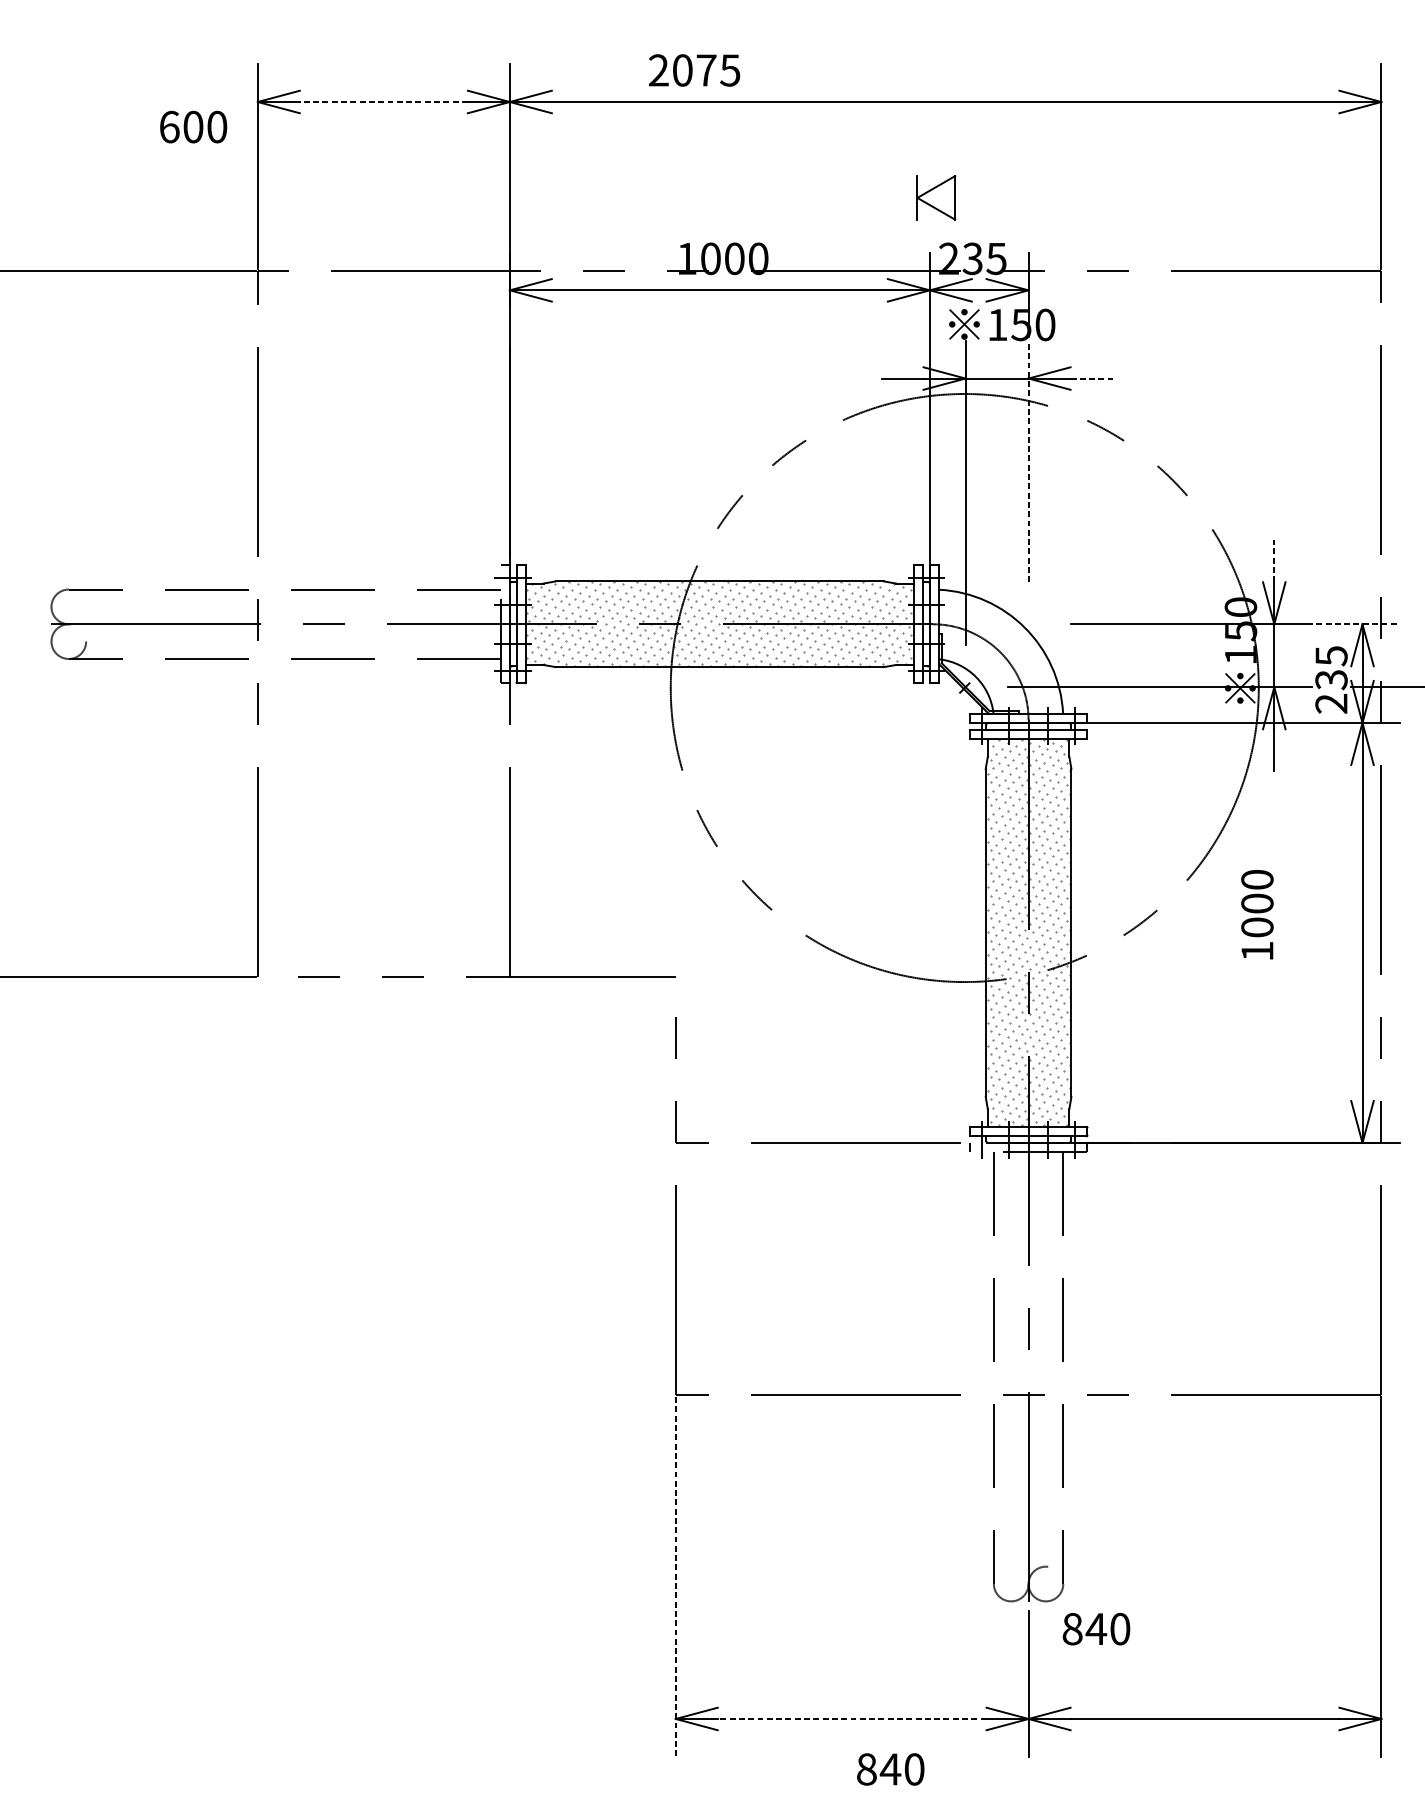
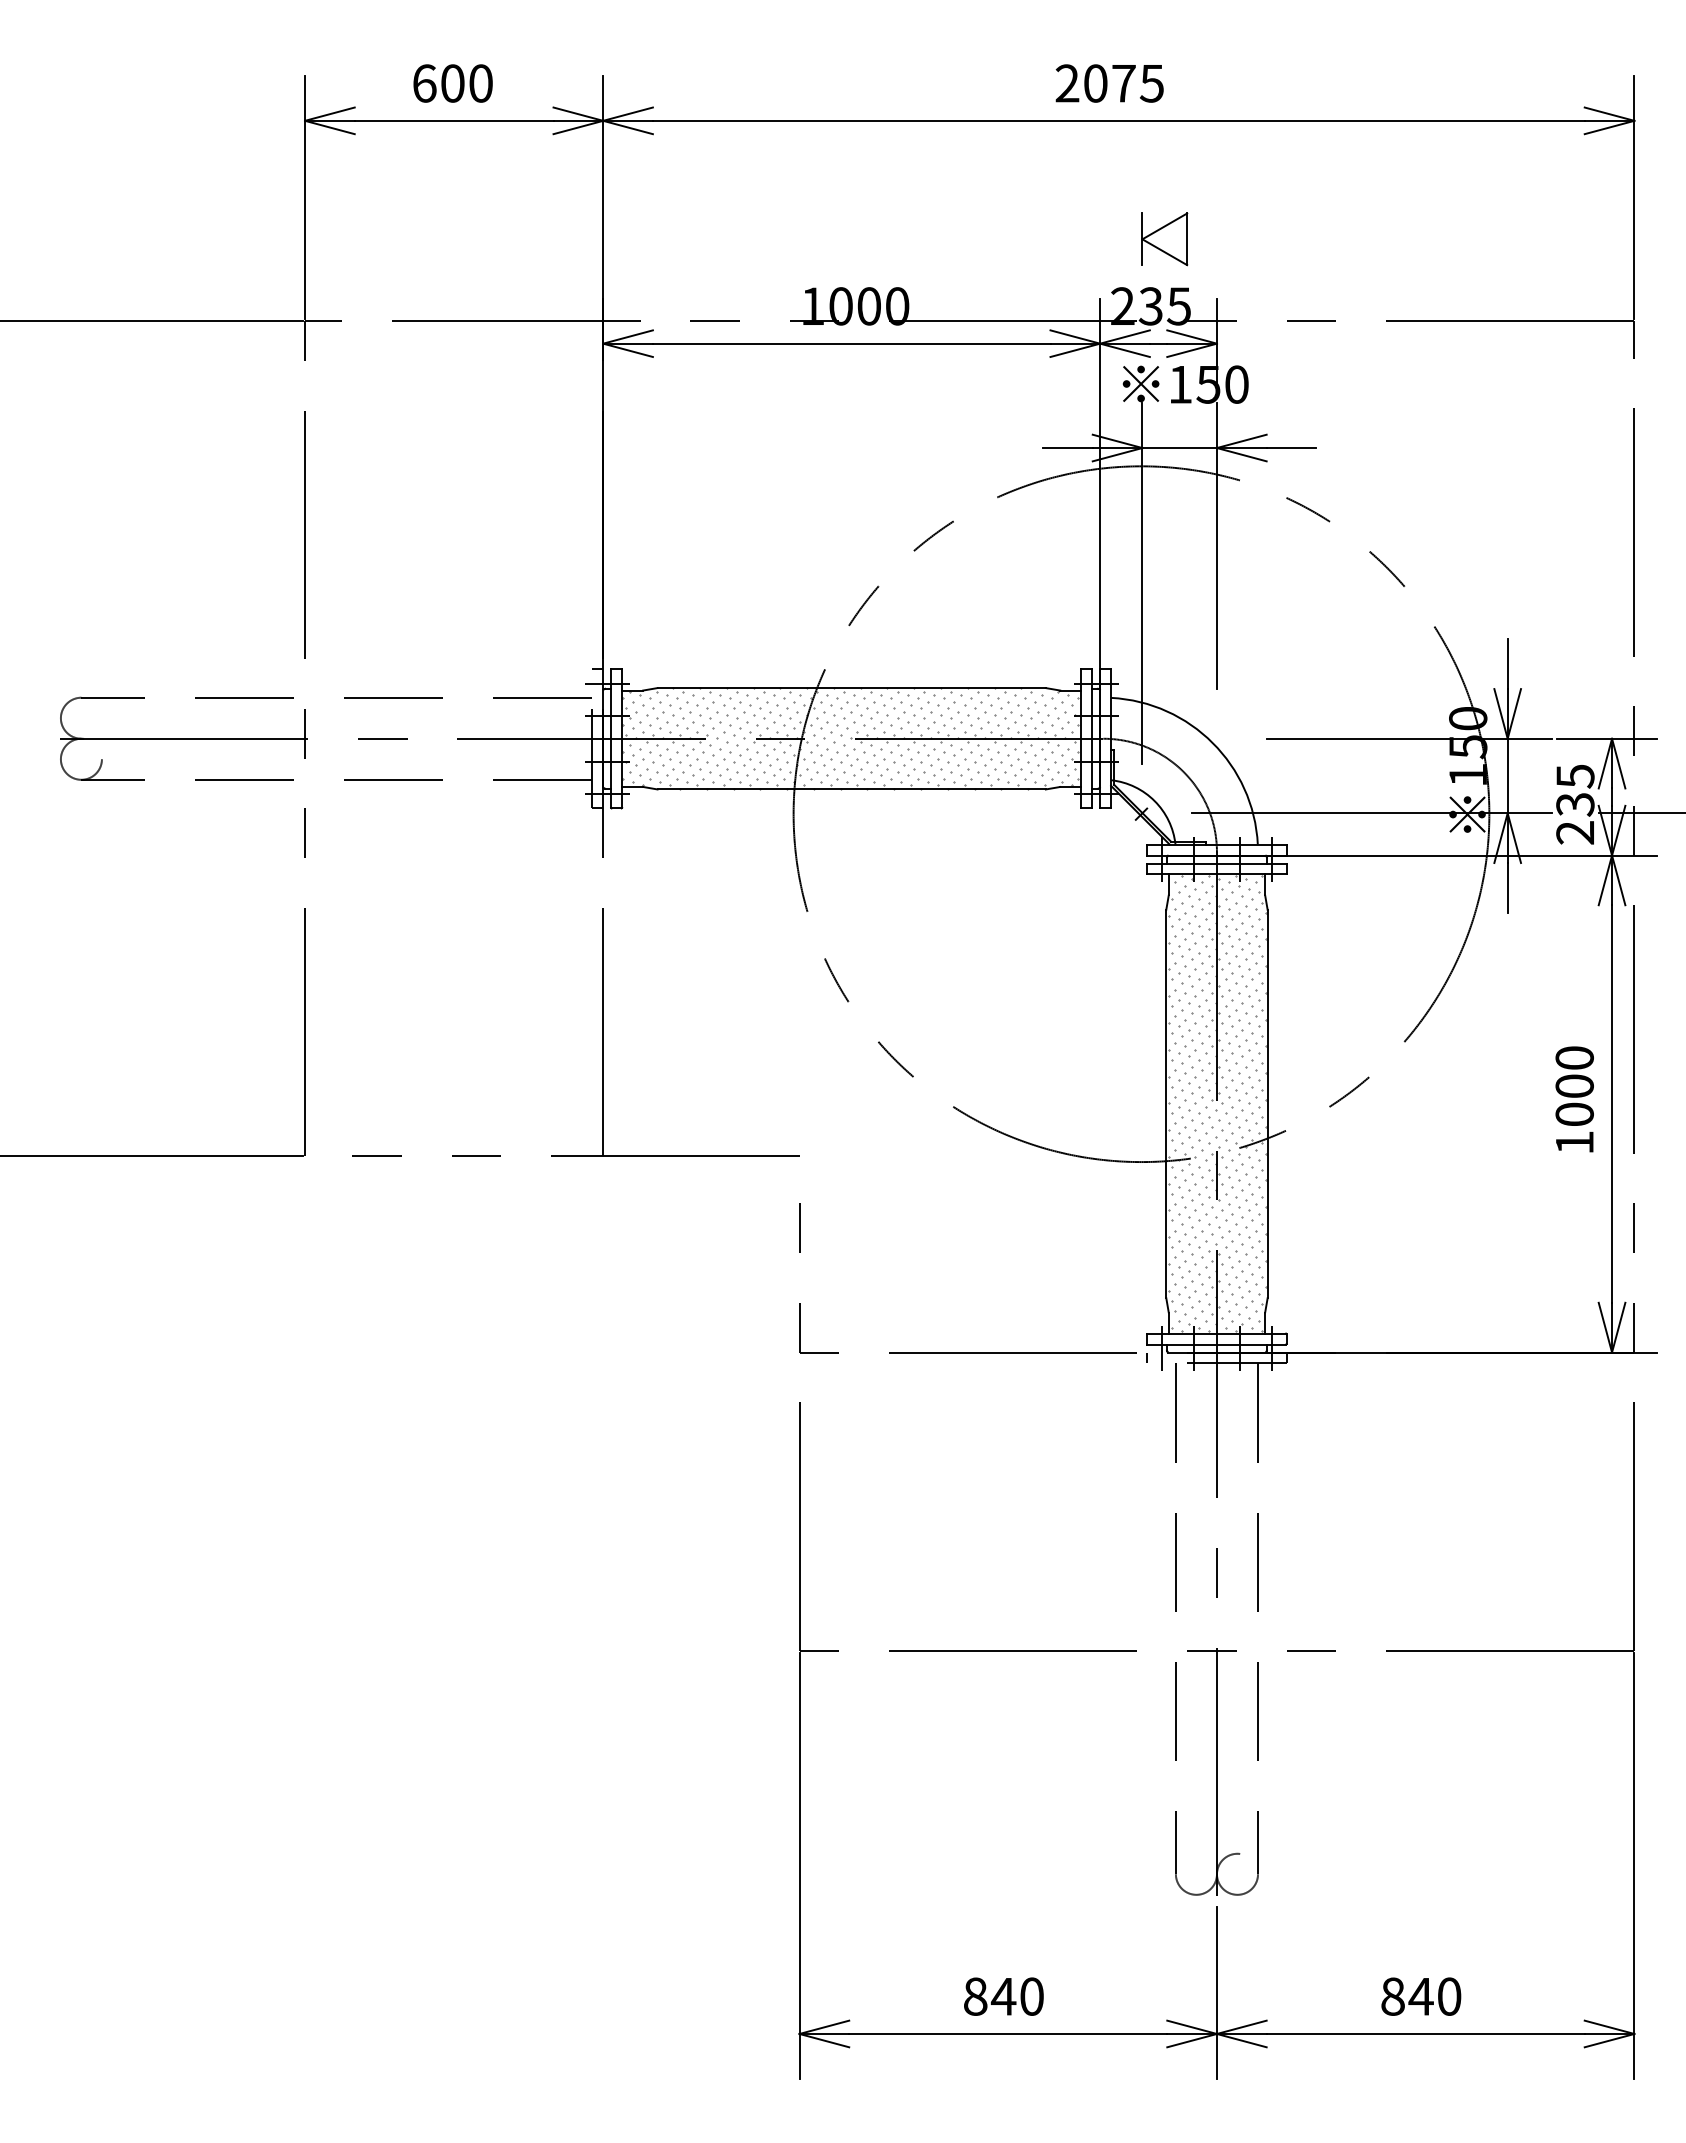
text: (694, 70) -> (1109, 83), moved
line: (383, 101) -> (453, 120), dashed -> solid
text: (193, 127) -> (452, 83), moved
part: (936, 198) -> (1164, 239), moved
line: (1091, 378) -> (1291, 448), dashed -> solid
line: (1028, 461) -> (1216, 546), dashed -> solid
line: (1274, 561) -> (1507, 664), dashed -> solid
line: (1358, 624) -> (1607, 738), dashed -> solid
text: (1257, 914) -> (1574, 1099), moved
line: (675, 1576) -> (799, 1865), dashed -> solid
text: (1096, 1628) -> (1421, 1996), moved
line: (851, 1718) -> (1007, 2033), dashed -> solid
text: (890, 1769) -> (1003, 1996), moved

